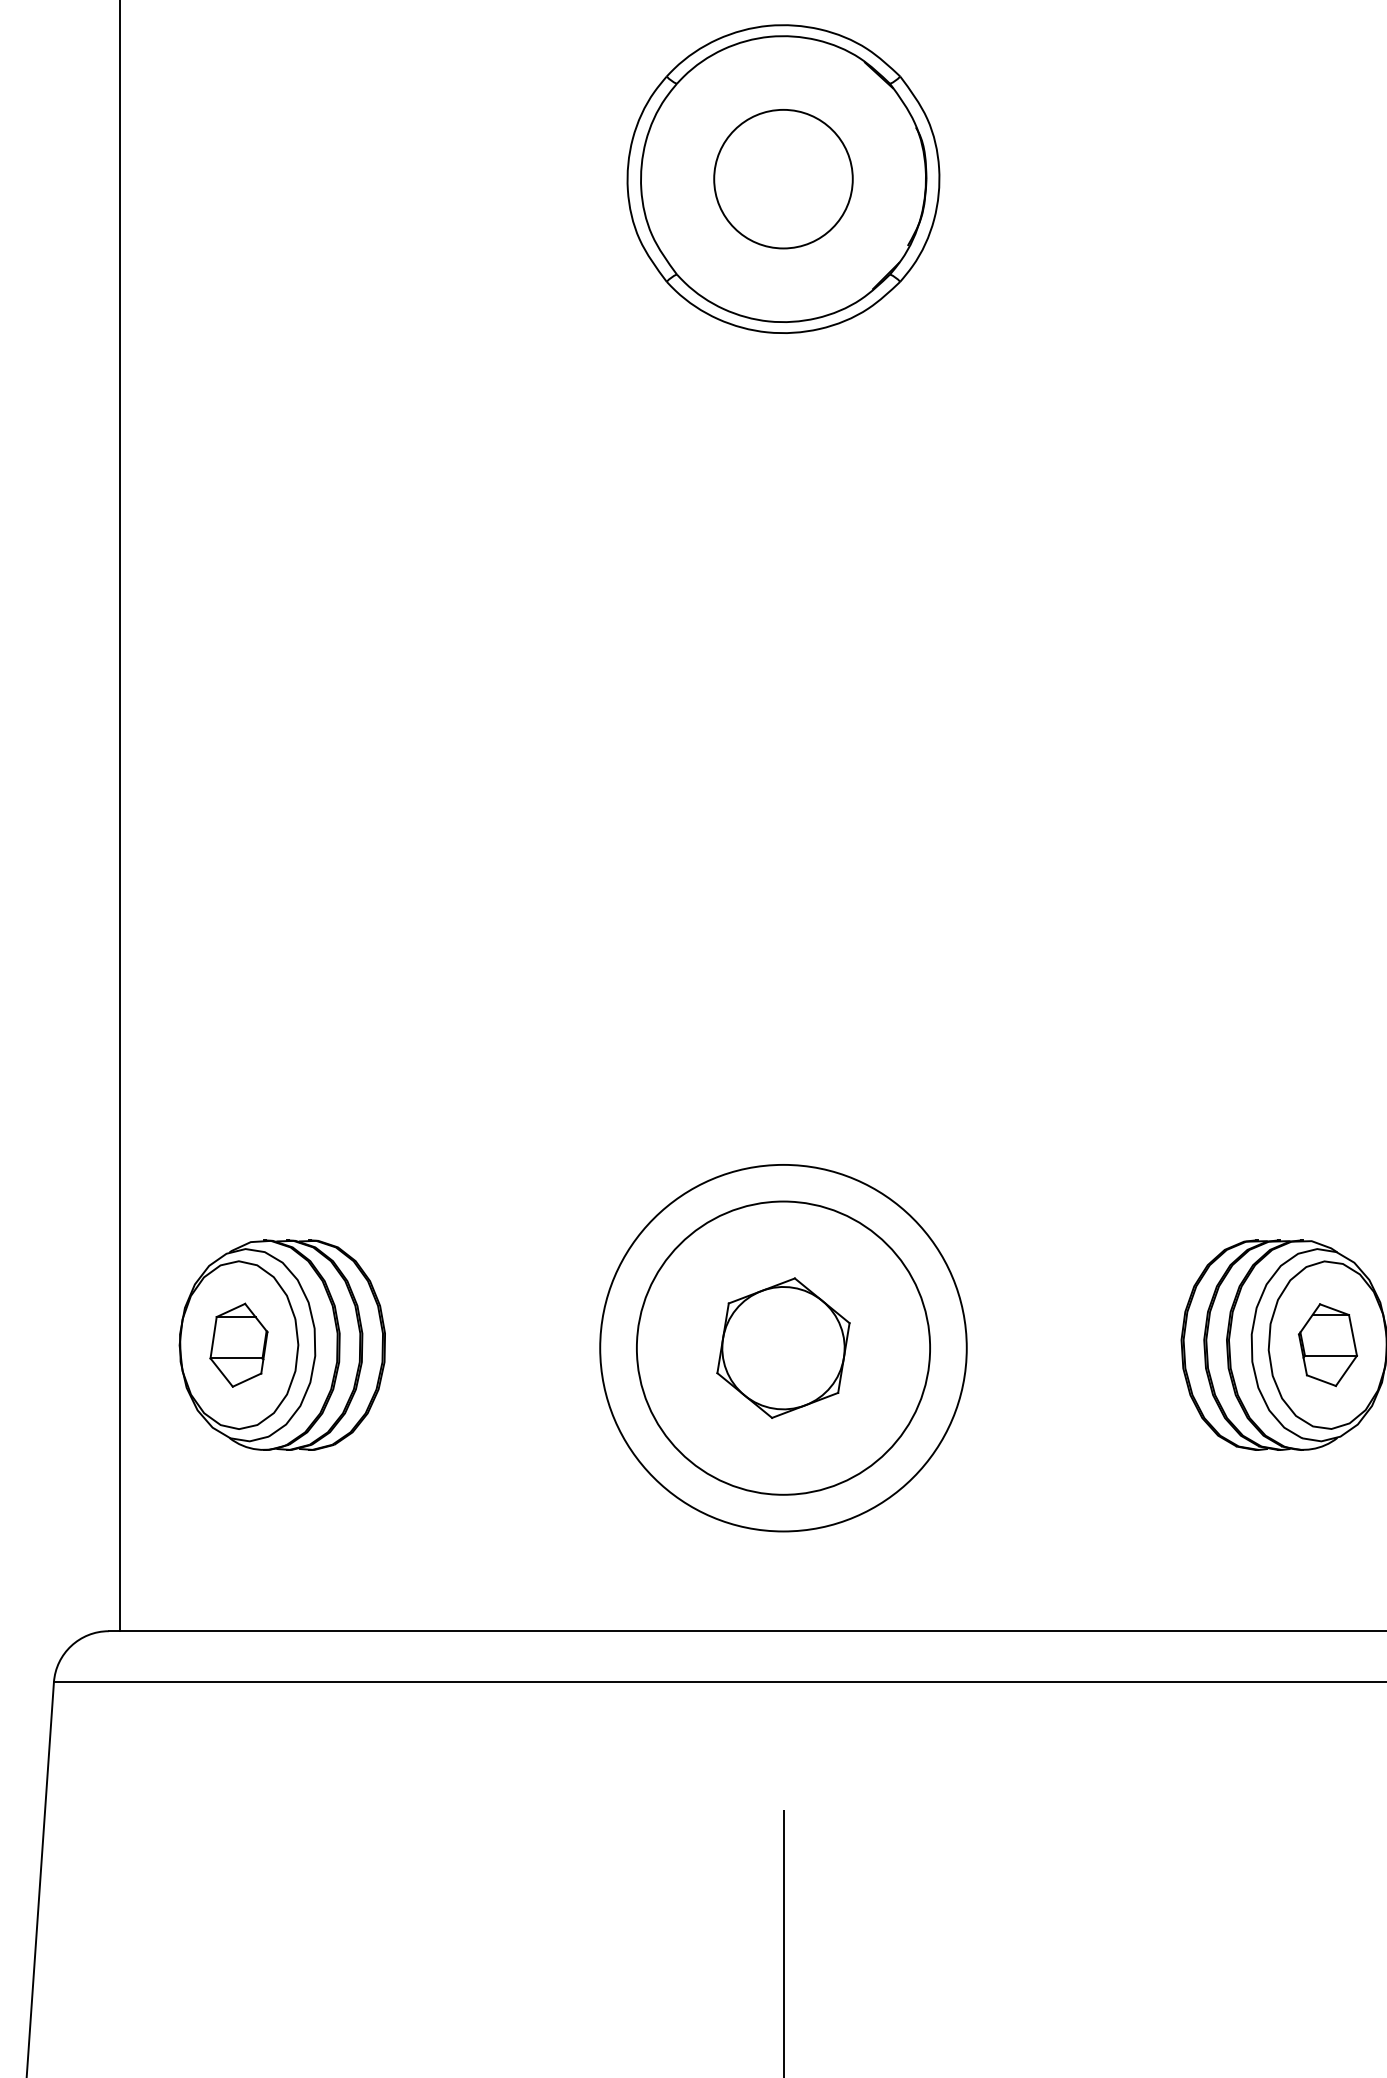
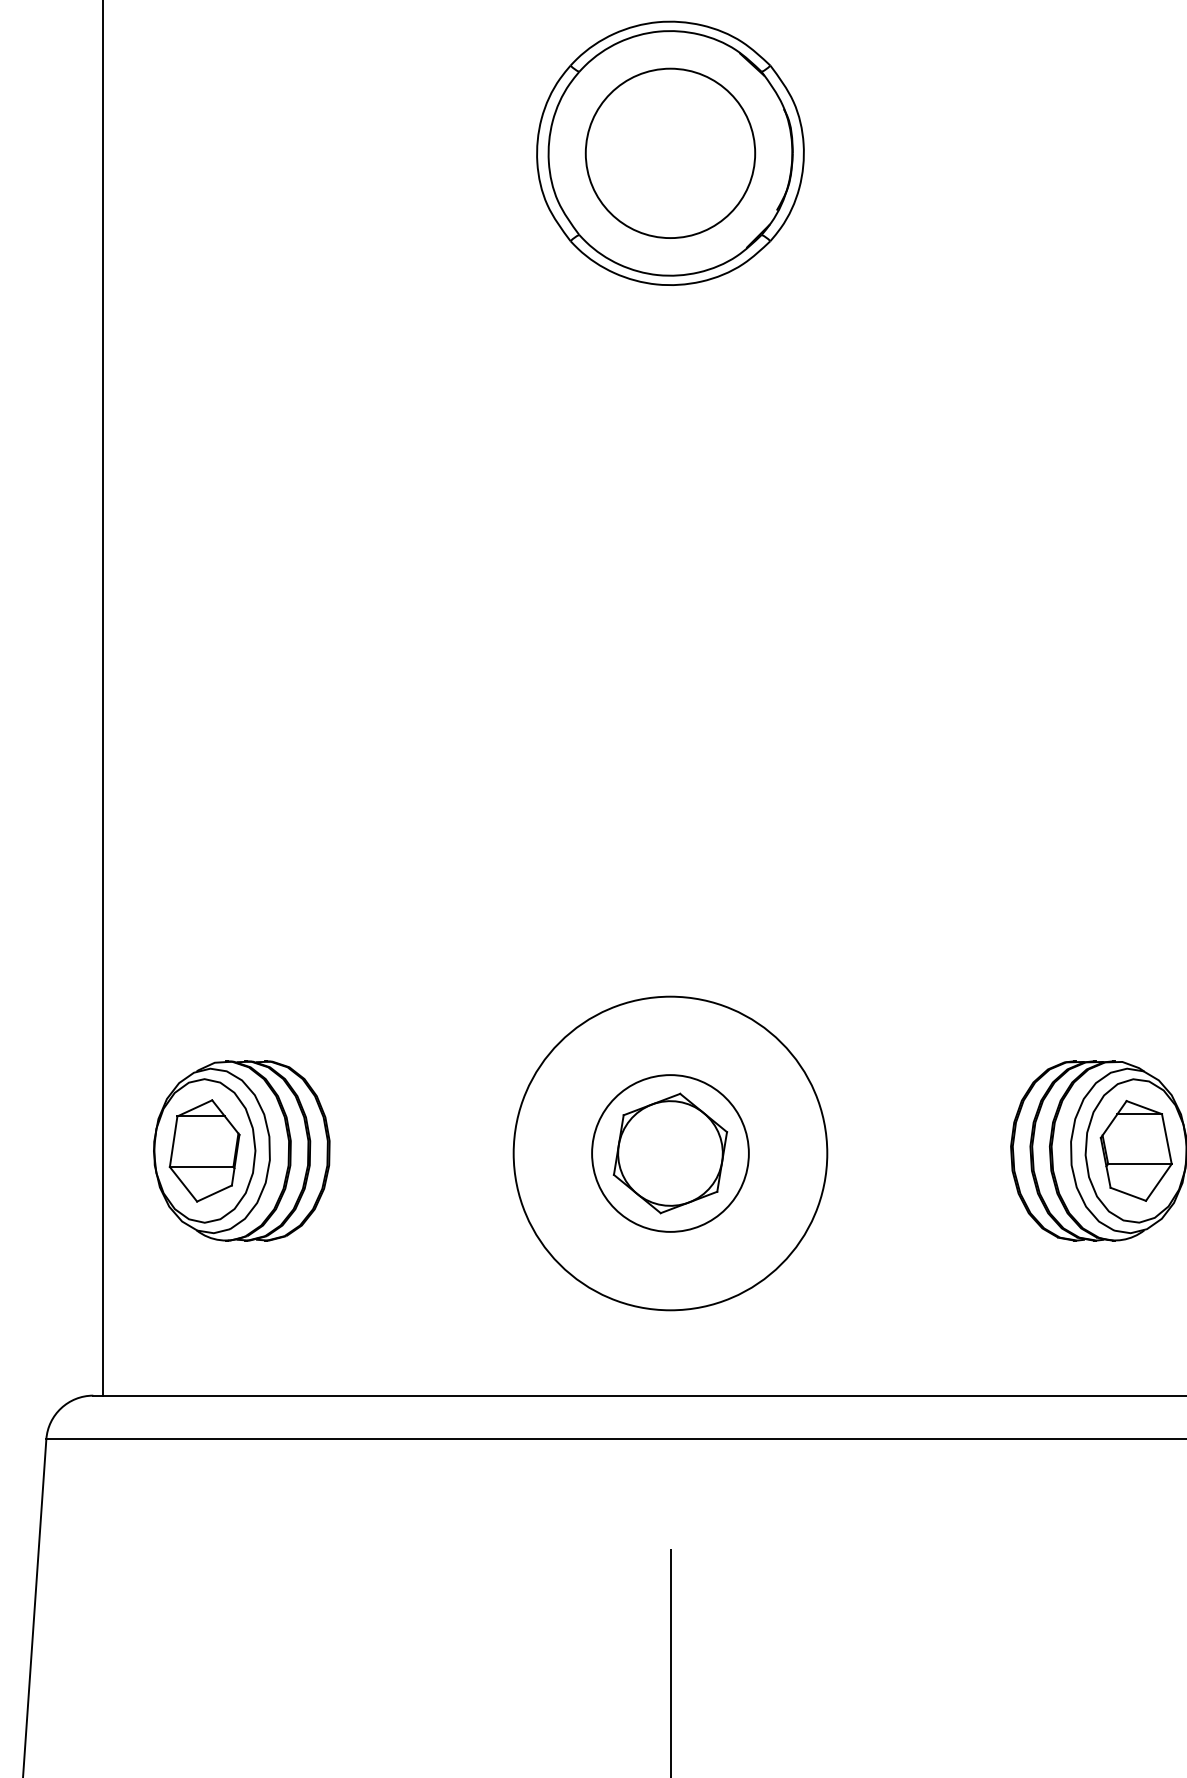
circle: (783, 179) -> (670, 153), size x1.43
part: (1327, 1344) -> (1135, 1150), size x1.43
part: (238, 1345) -> (204, 1151), size x1.43
circle: (783, 1347) -> (670, 1152), size x0.62

